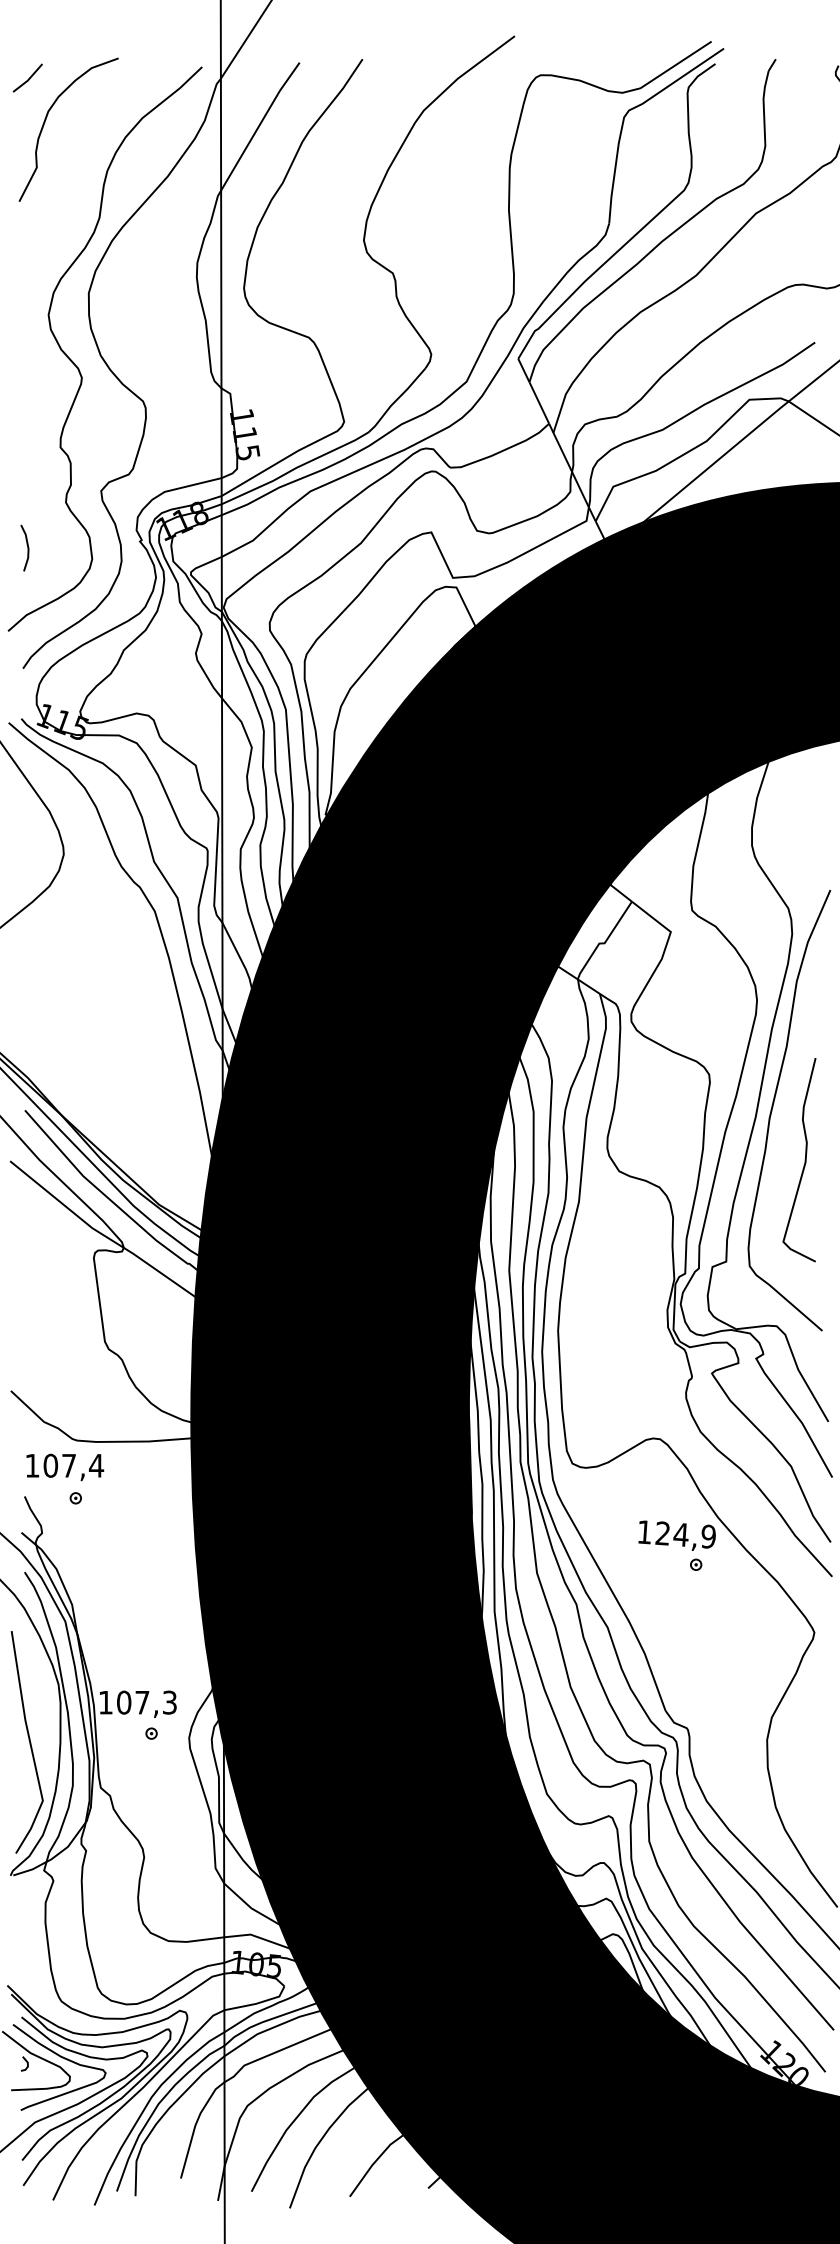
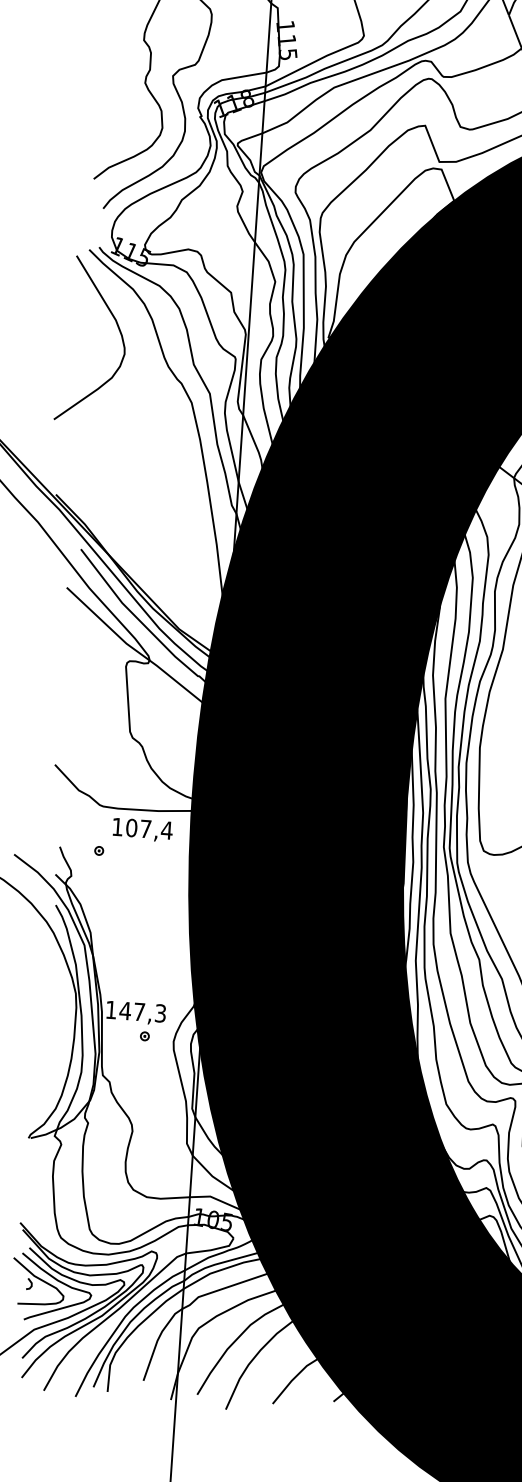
line: (27, 547) -> (113, 115), removed
text: (65, 1467) -> (142, 830), moved
text: (123, 1702) -> (124, 1010), 107,3 -> 147,3
line: (28, 1740) -> (49, 1035), removed

